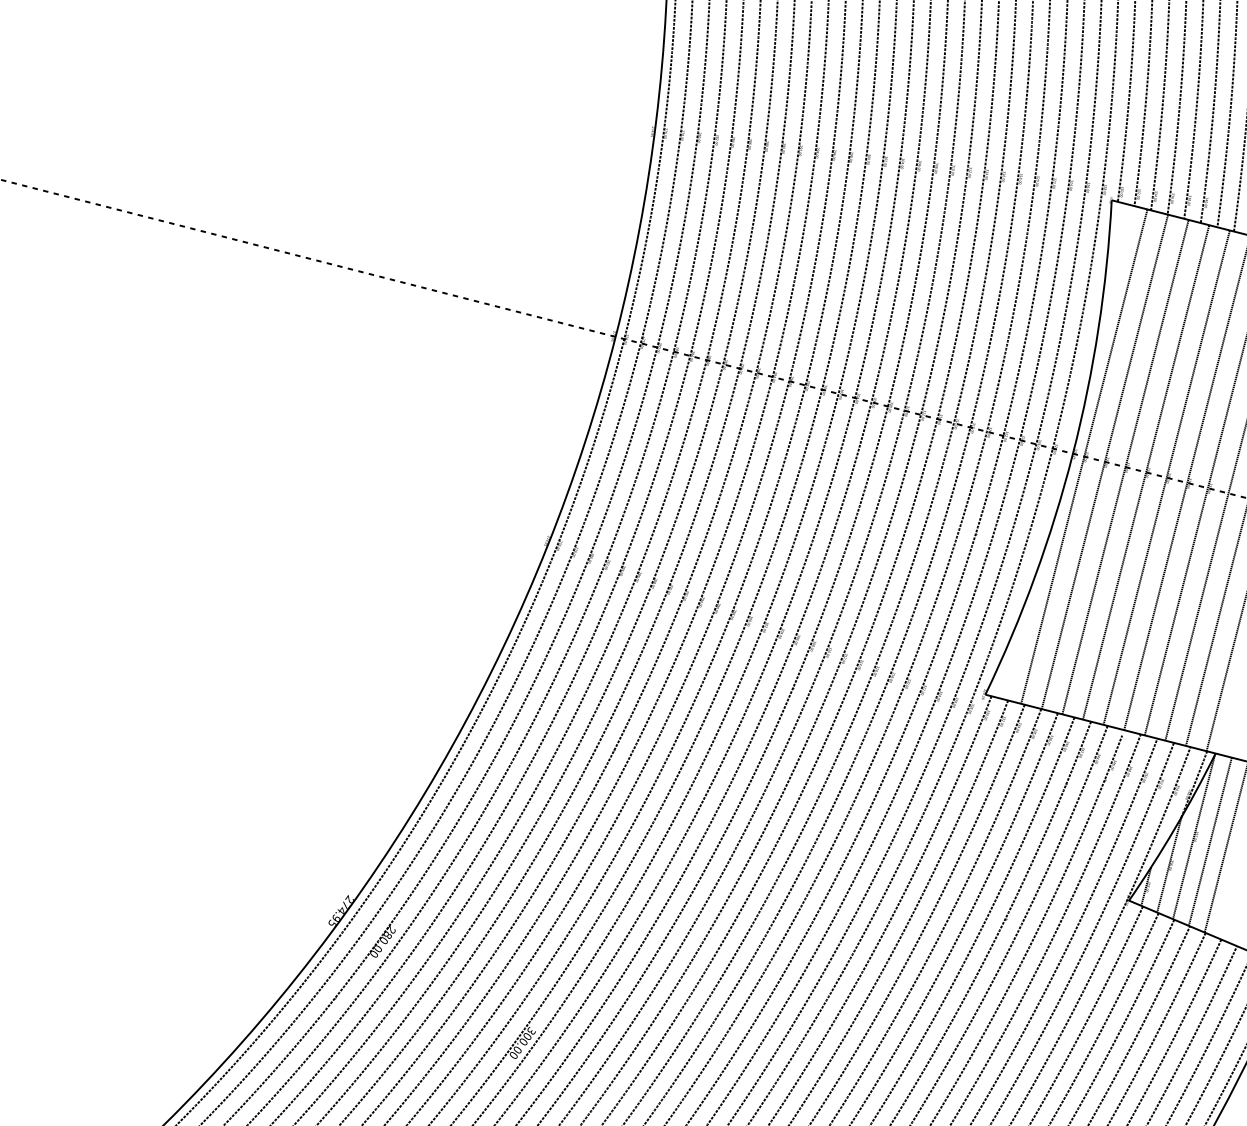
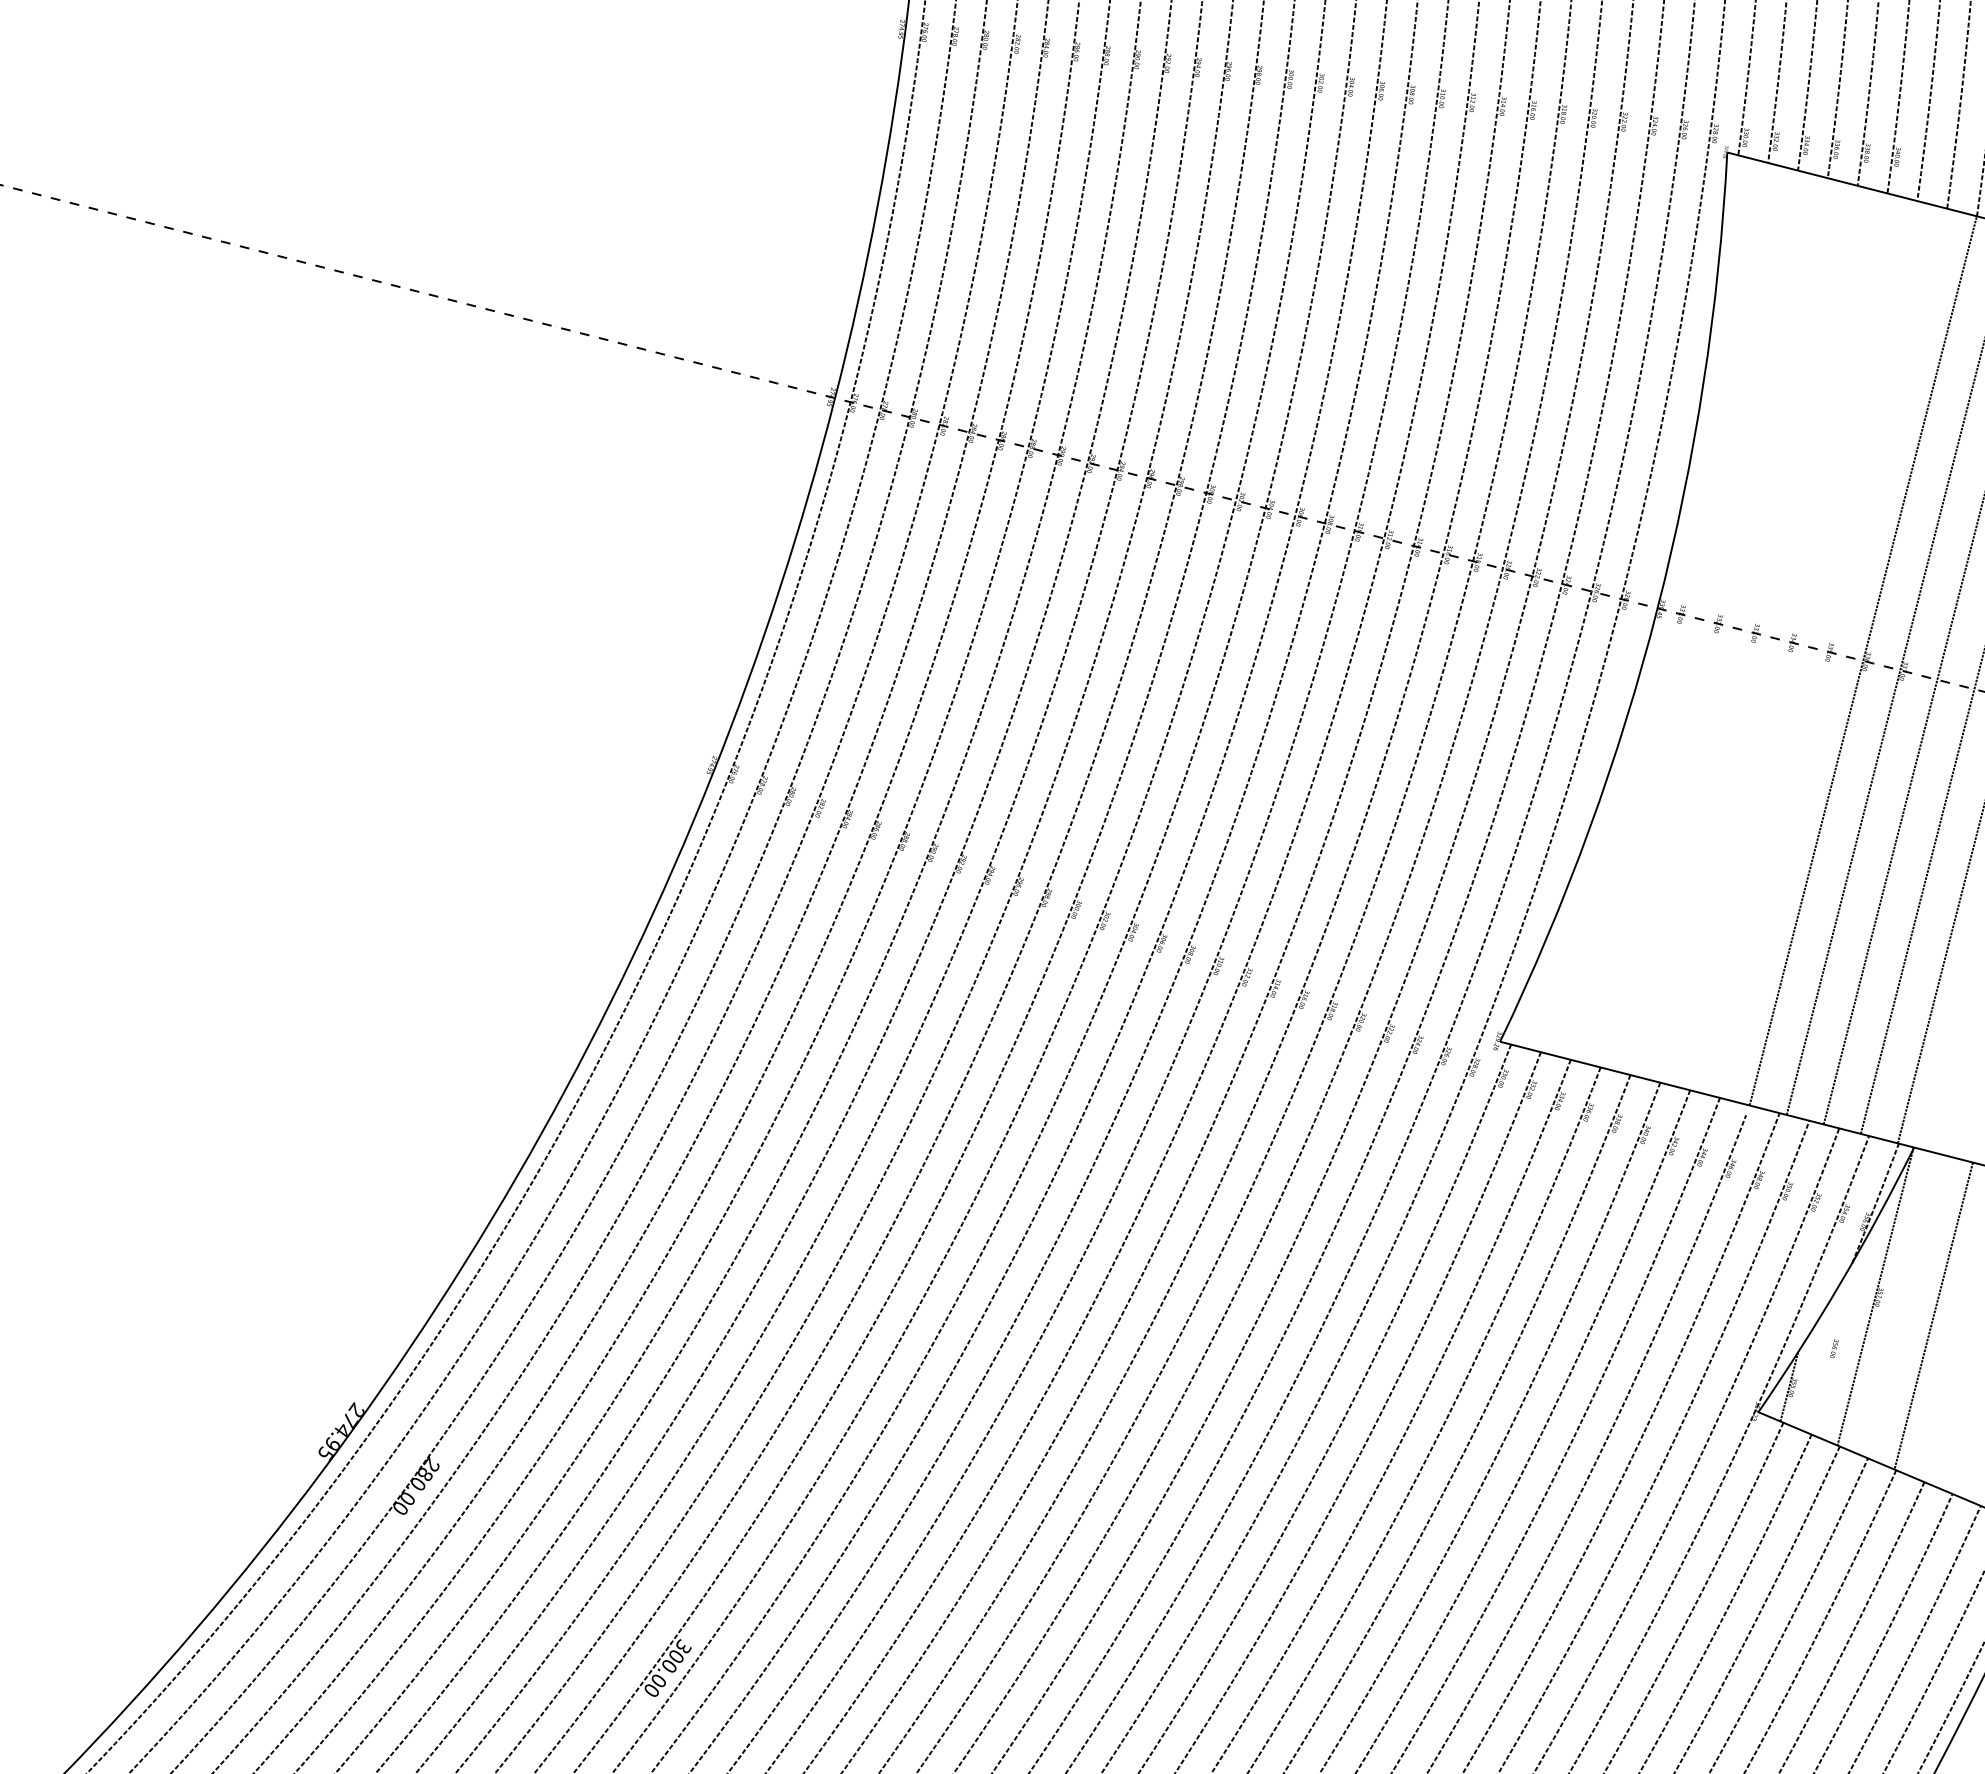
line: (1084, 456) -> (1678, 613), removed
line: (1104, 461) -> (1714, 622), removed
line: (1125, 466) -> (1752, 631), removed
line: (1145, 472) -> (1788, 642), removed
line: (1166, 477) -> (1825, 651), removed
line: (1209, 841) -> (1903, 1305), removed
line: (1169, 864) -> (1831, 1347), removed

